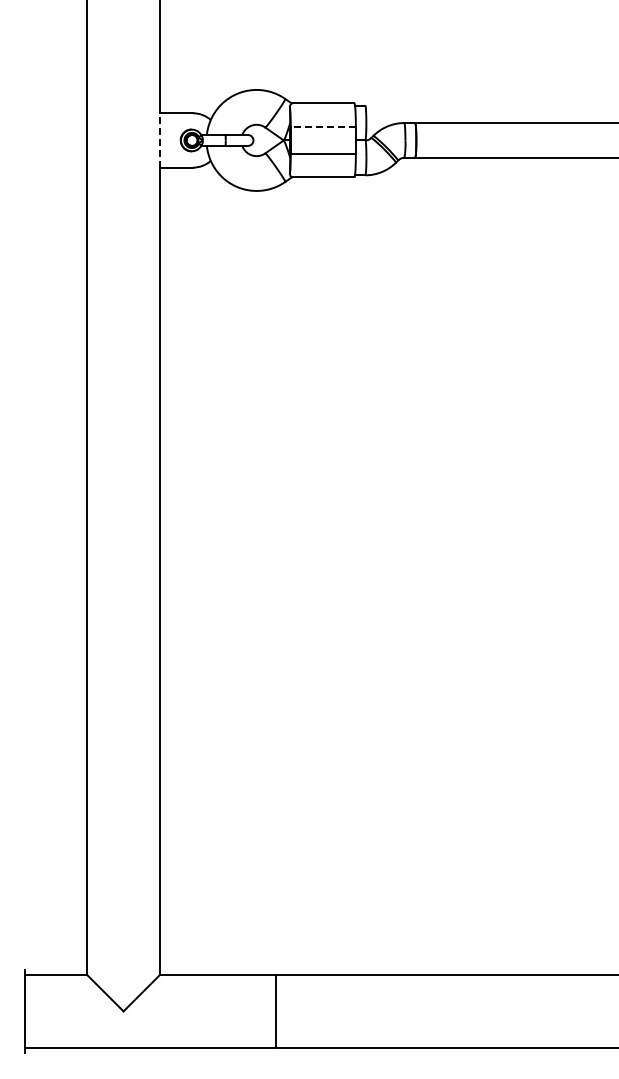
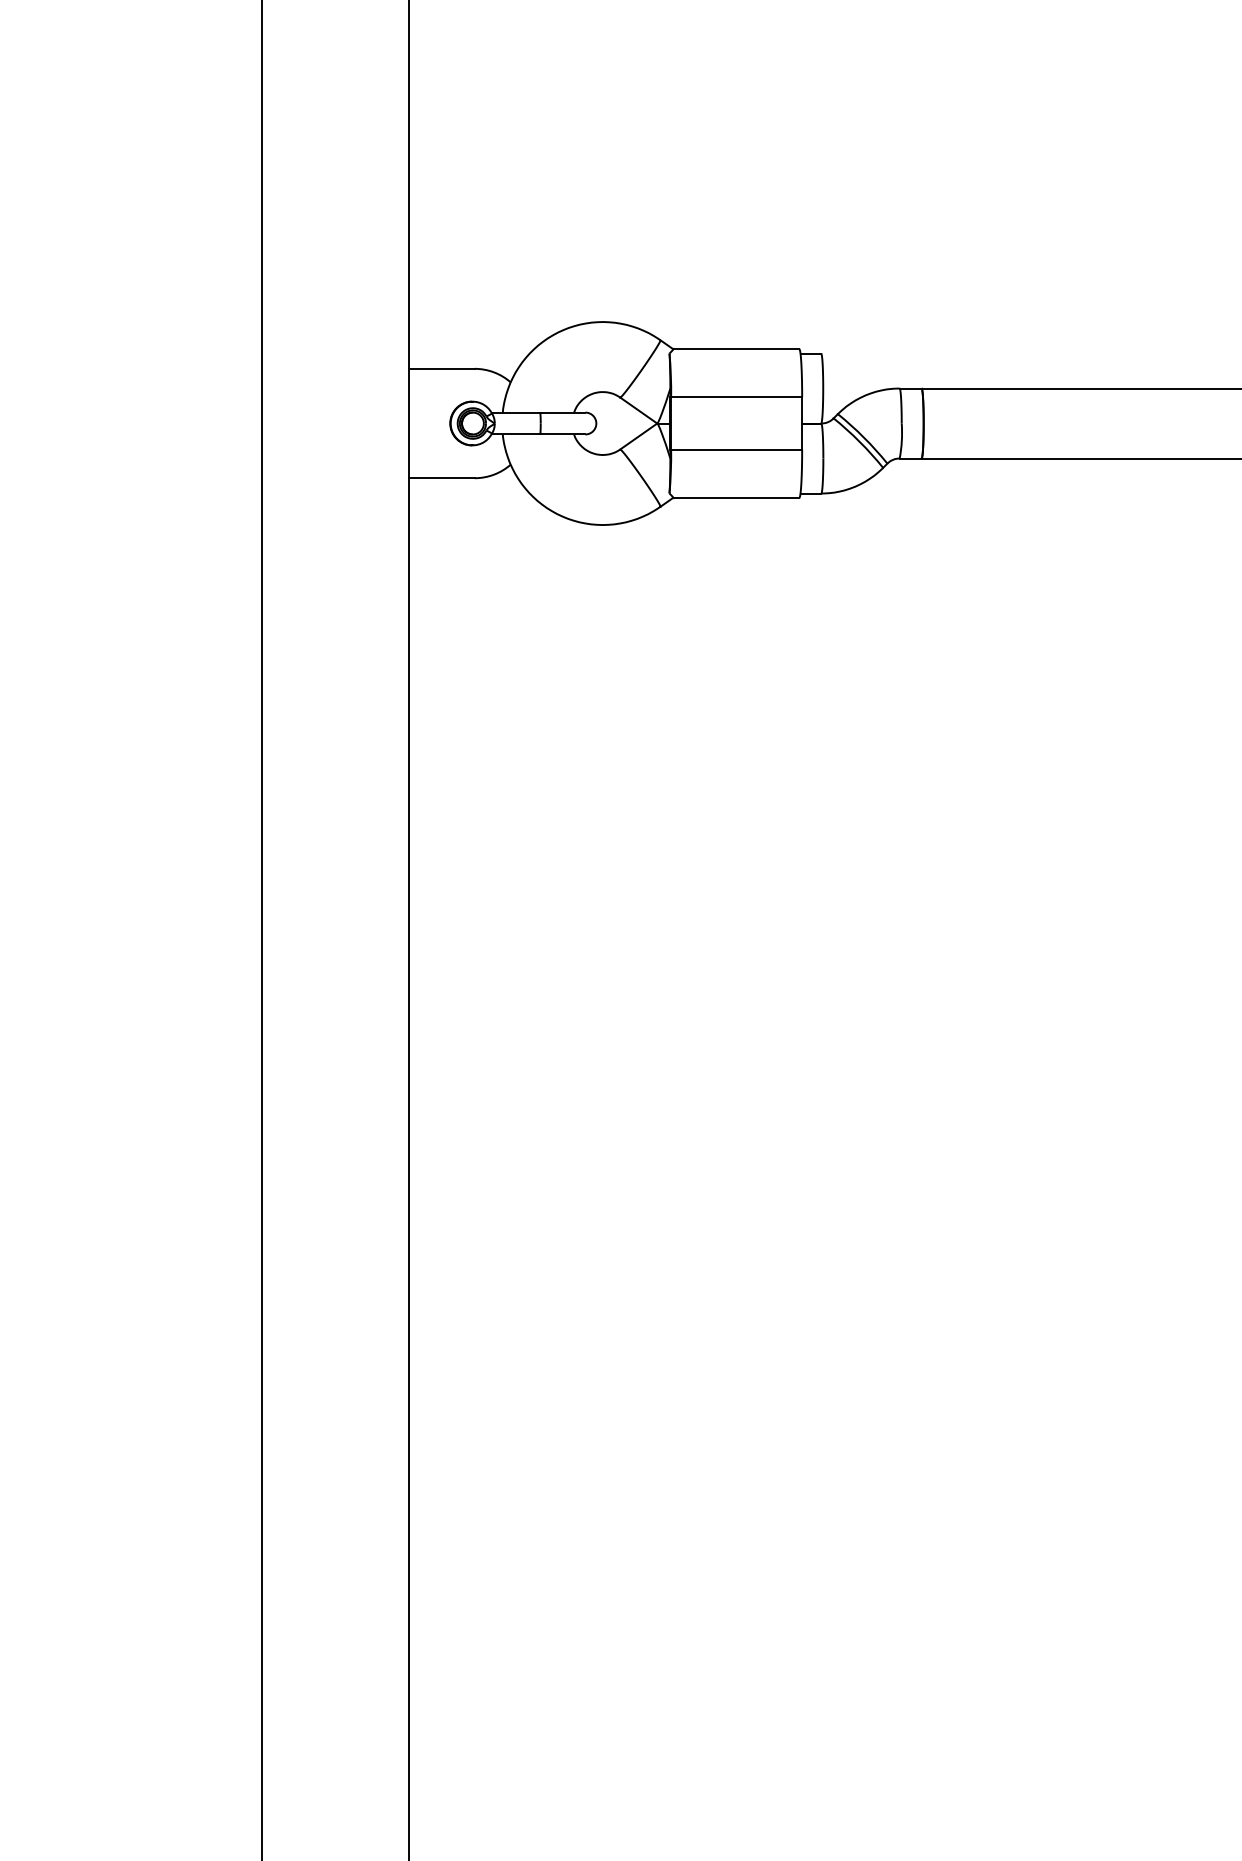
line: (323, 127) -> (737, 397), dashed -> solid
line: (160, 139) -> (409, 421), dashed -> solid

